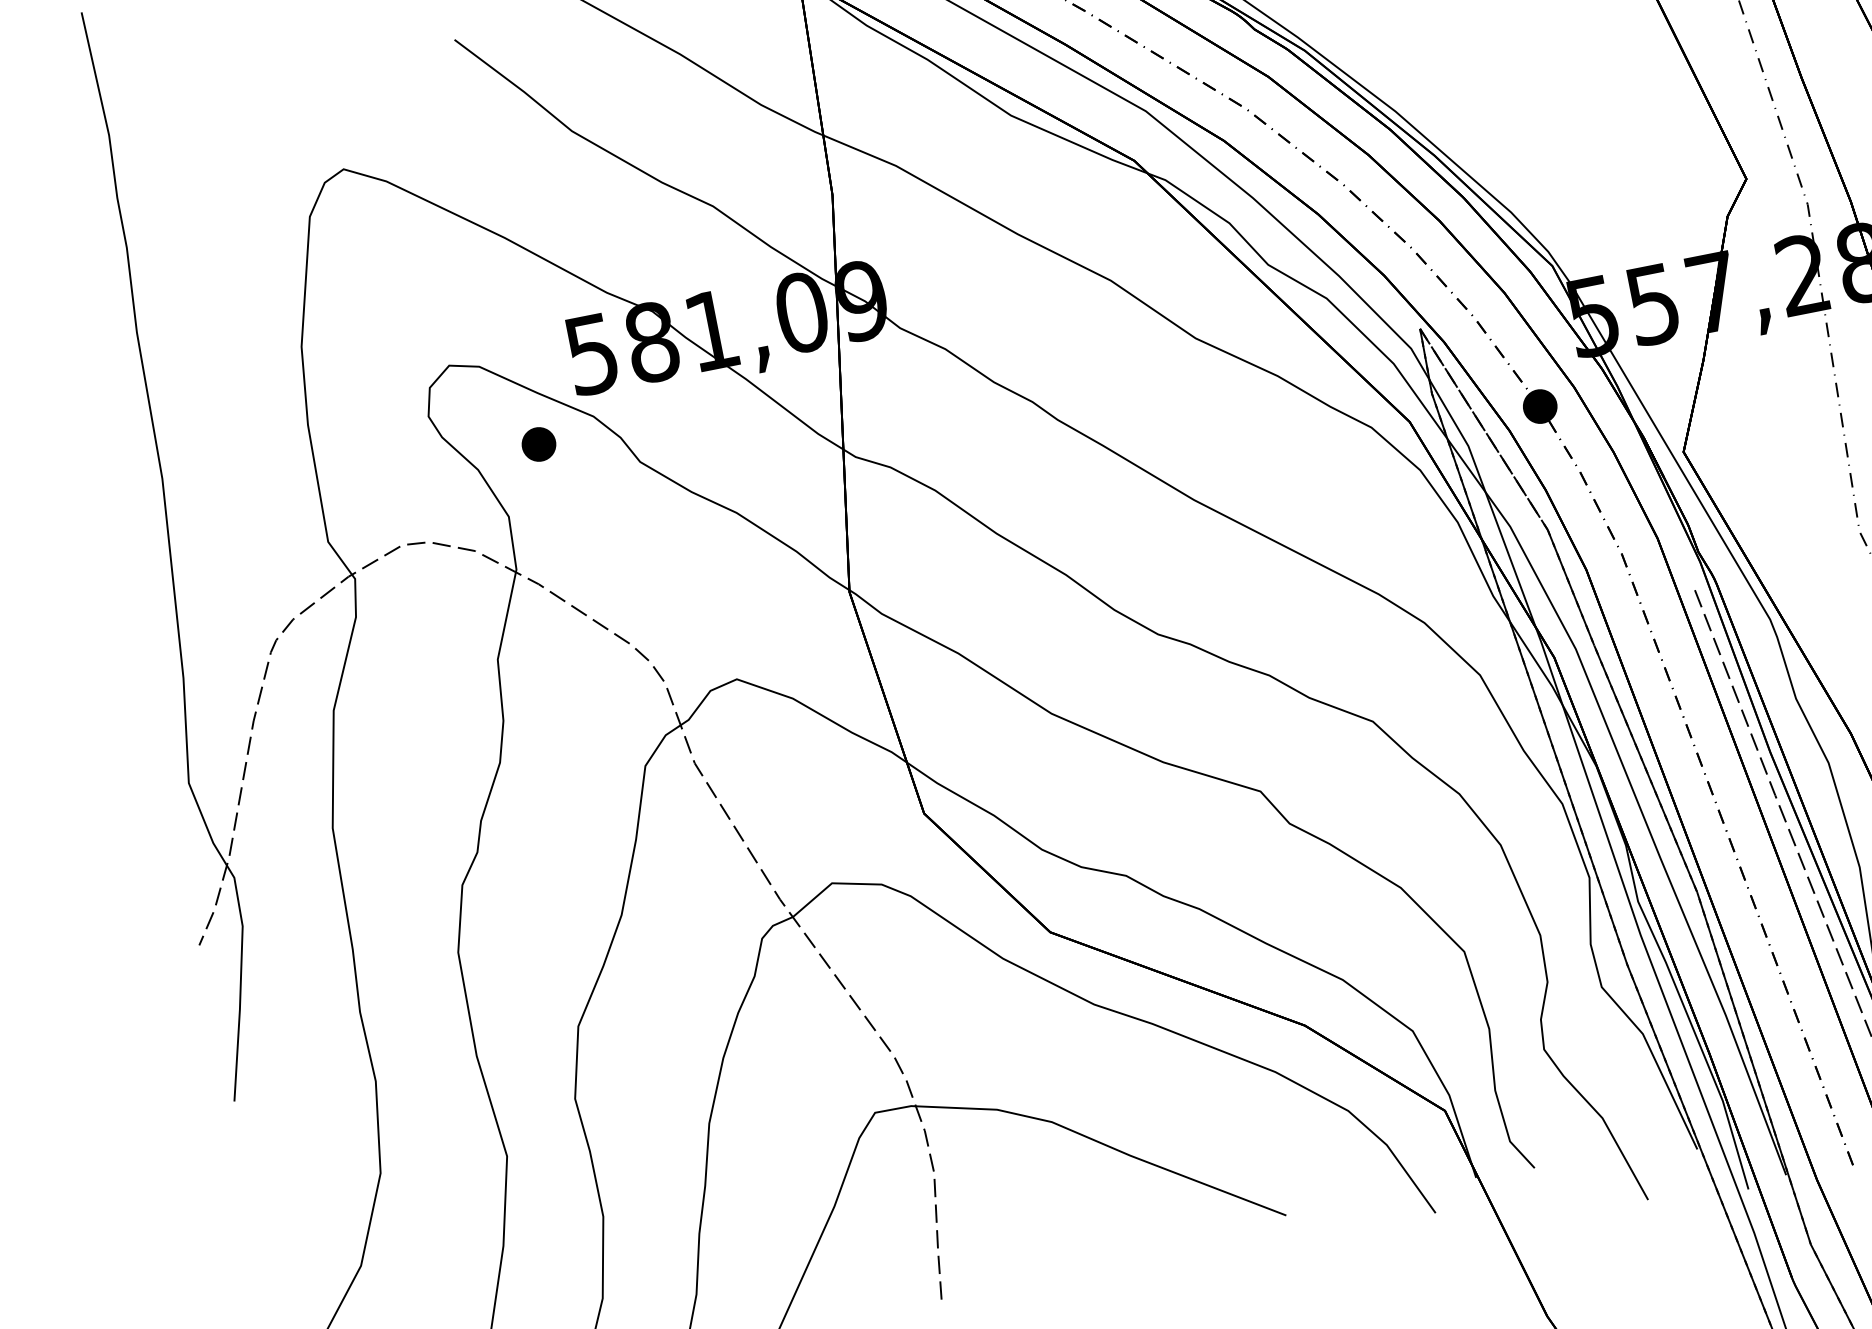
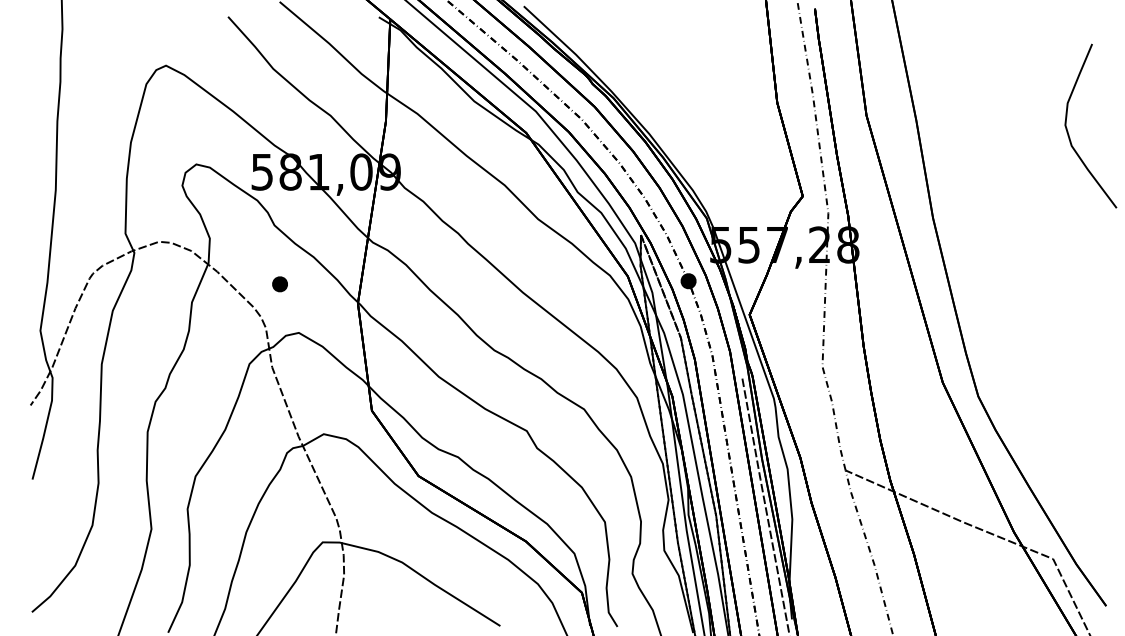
part: (537, 445) -> (279, 284), moved

